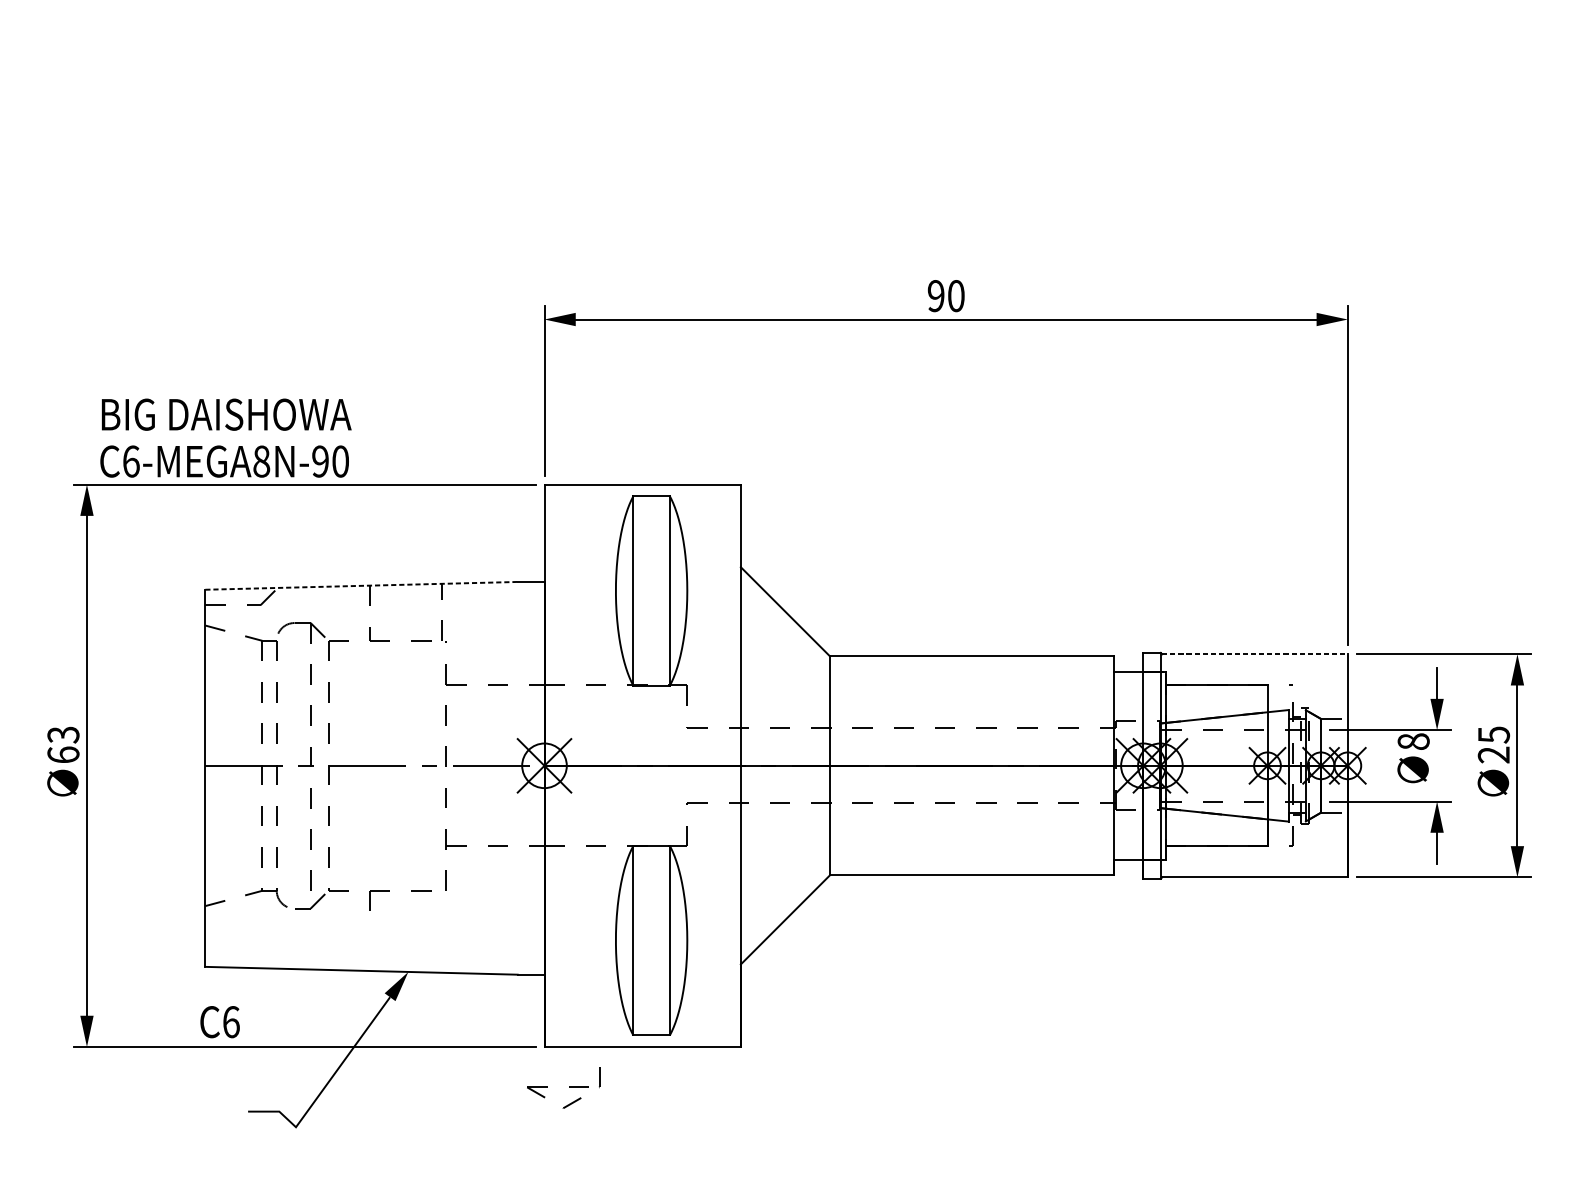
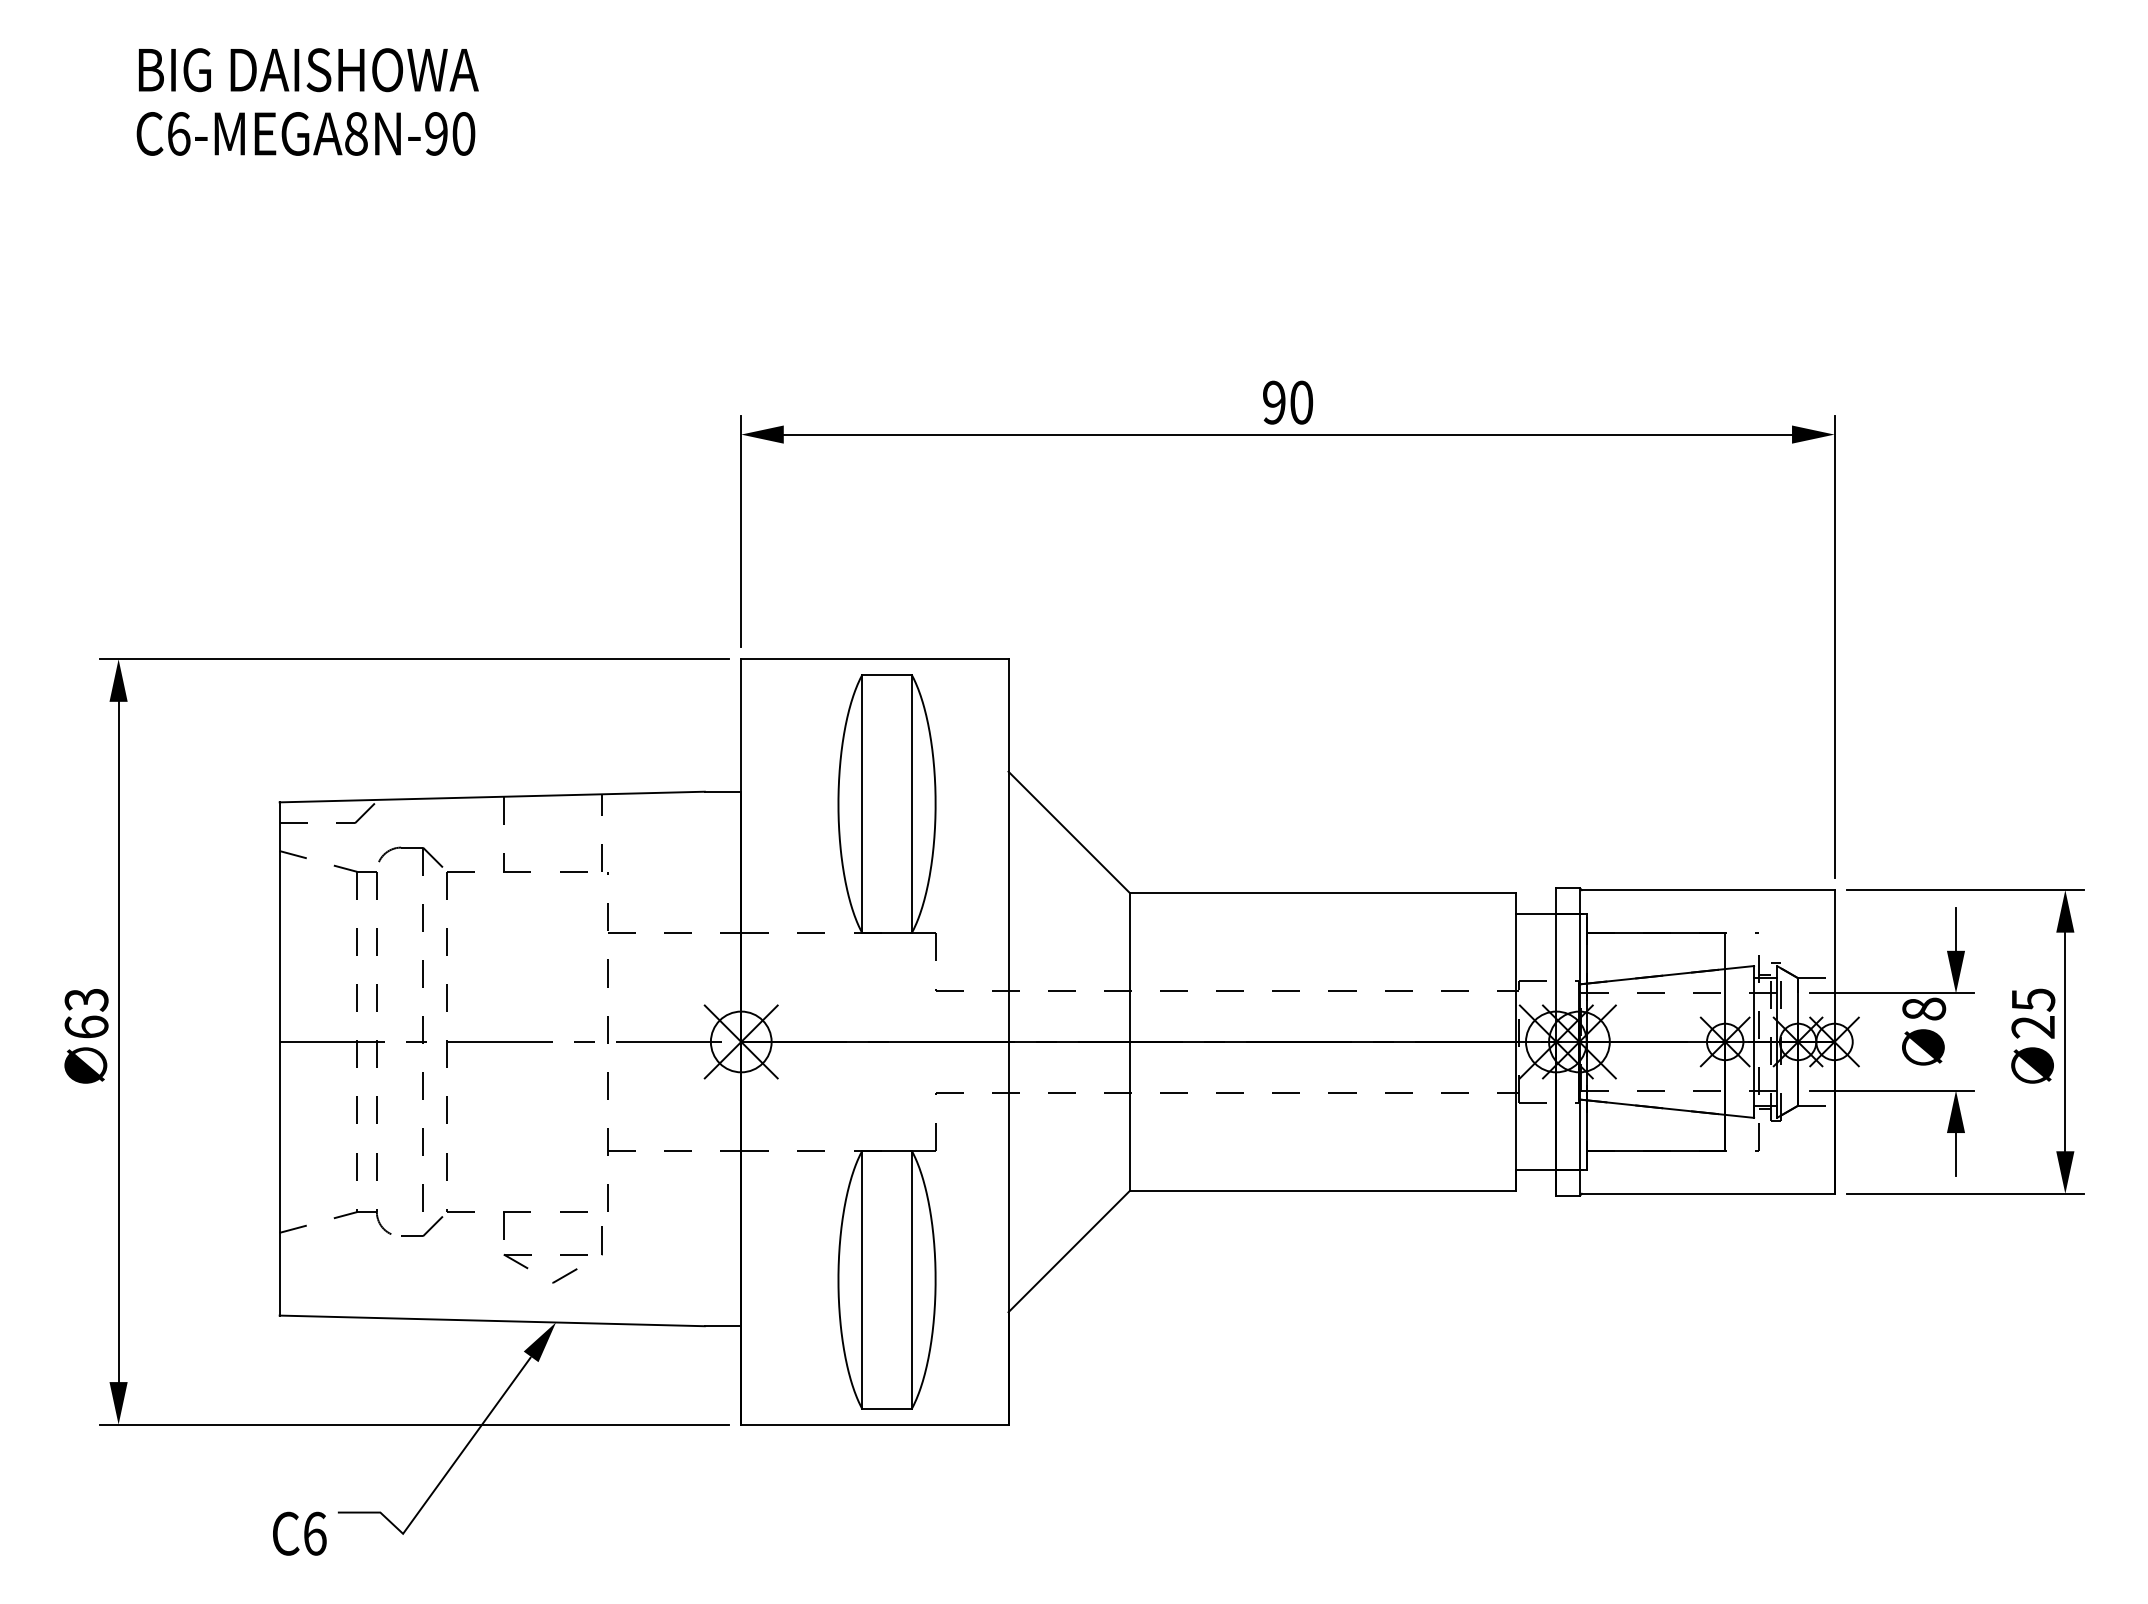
text: (225, 437) -> (307, 101), moved
line: (361, 586) -> (492, 797), dashed -> solid
line: (1255, 654) -> (1708, 890), dashed -> solid
text: (219, 1021) -> (299, 1533), moved
part: (568, 1087) -> (560, 1254), moved

